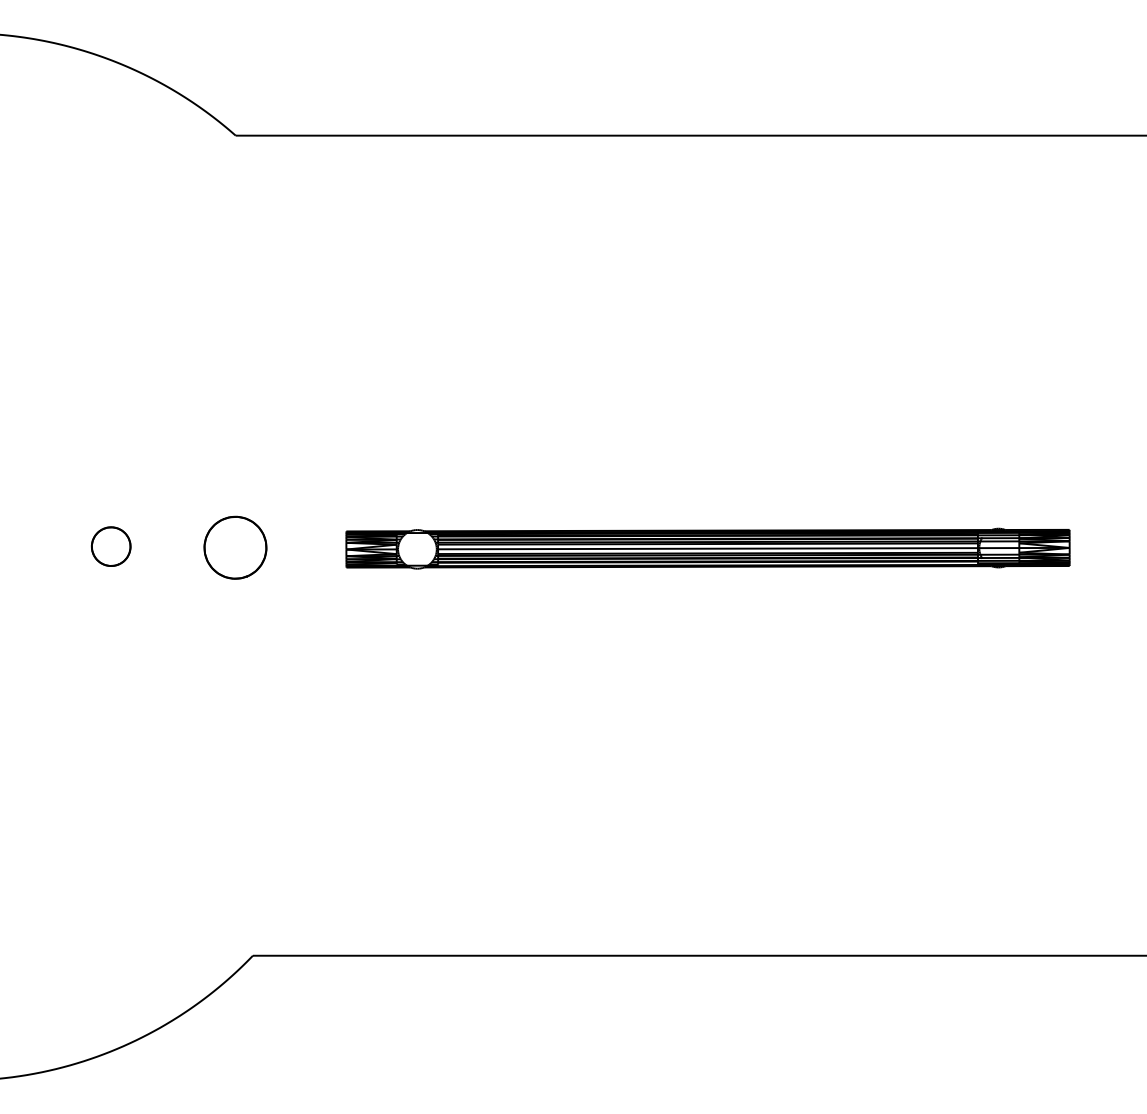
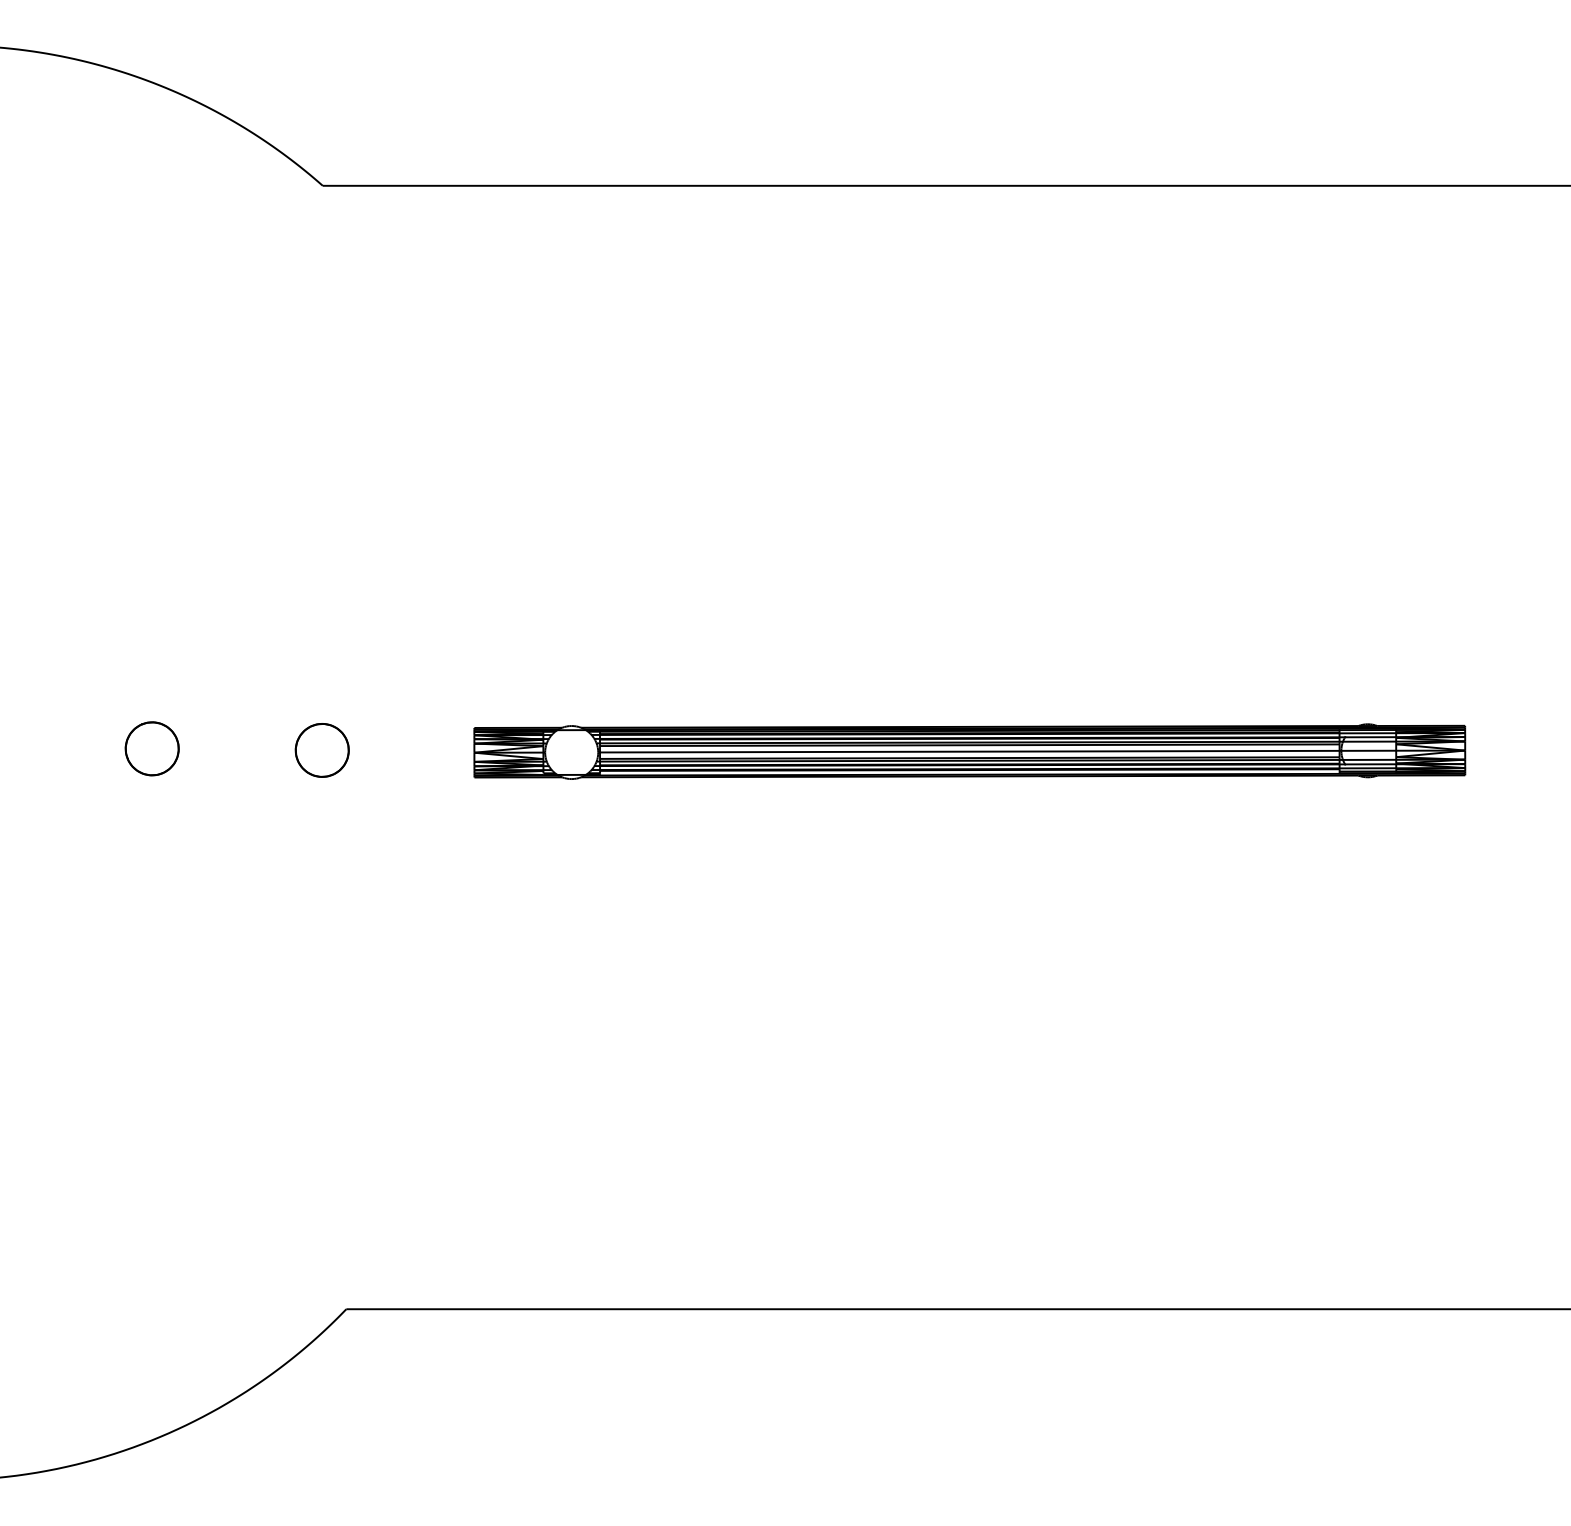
part: (234, 547) -> (321, 750), size x0.62

